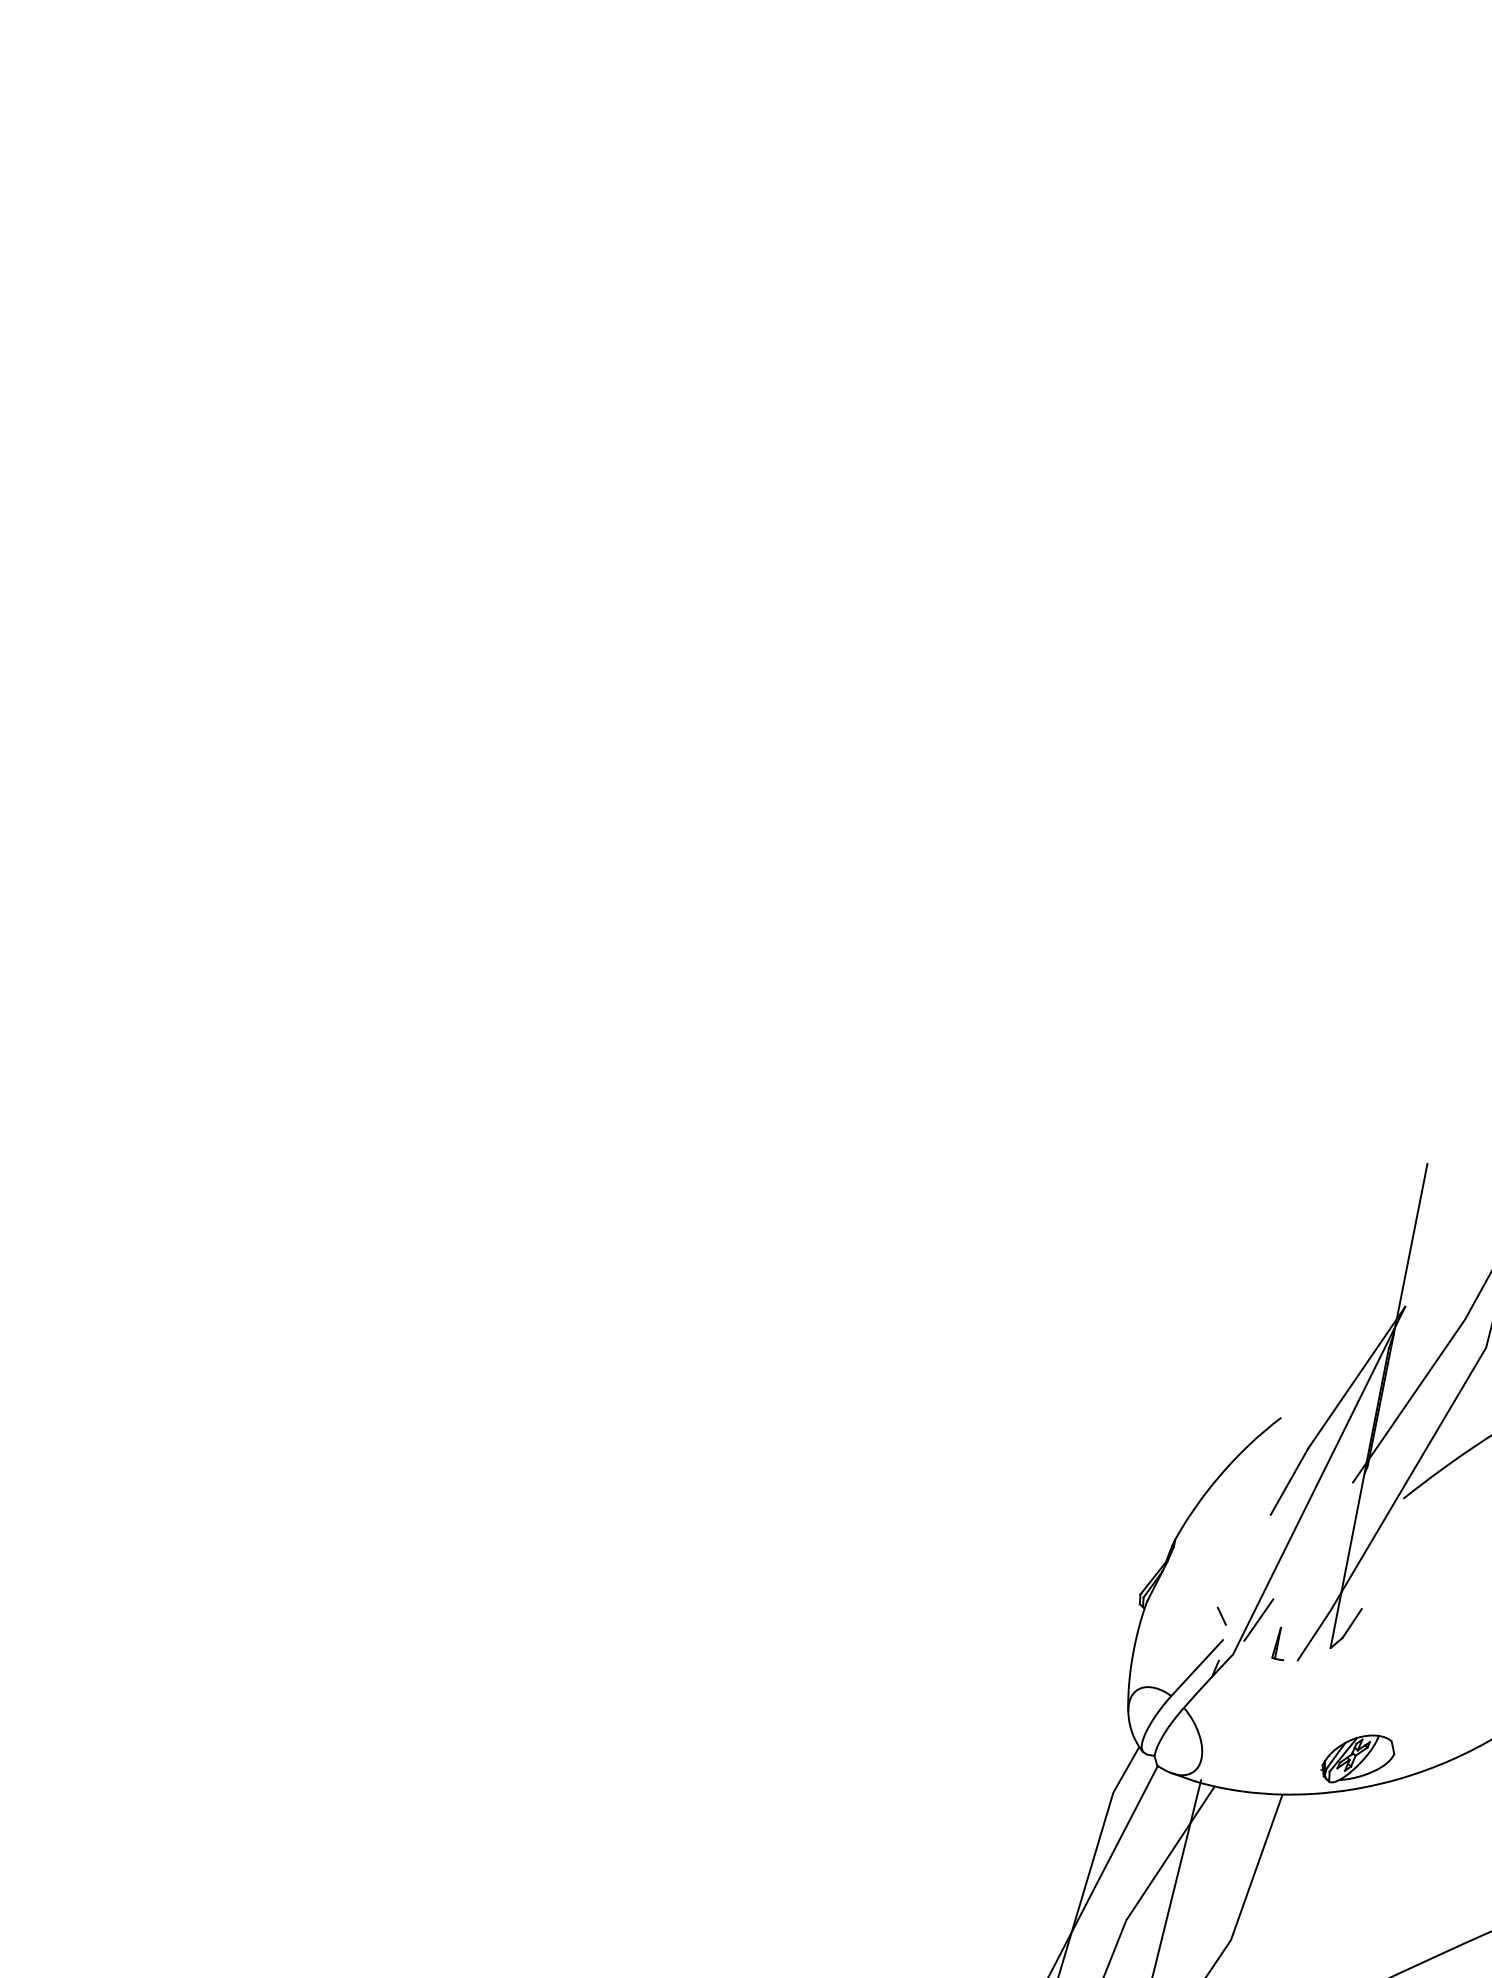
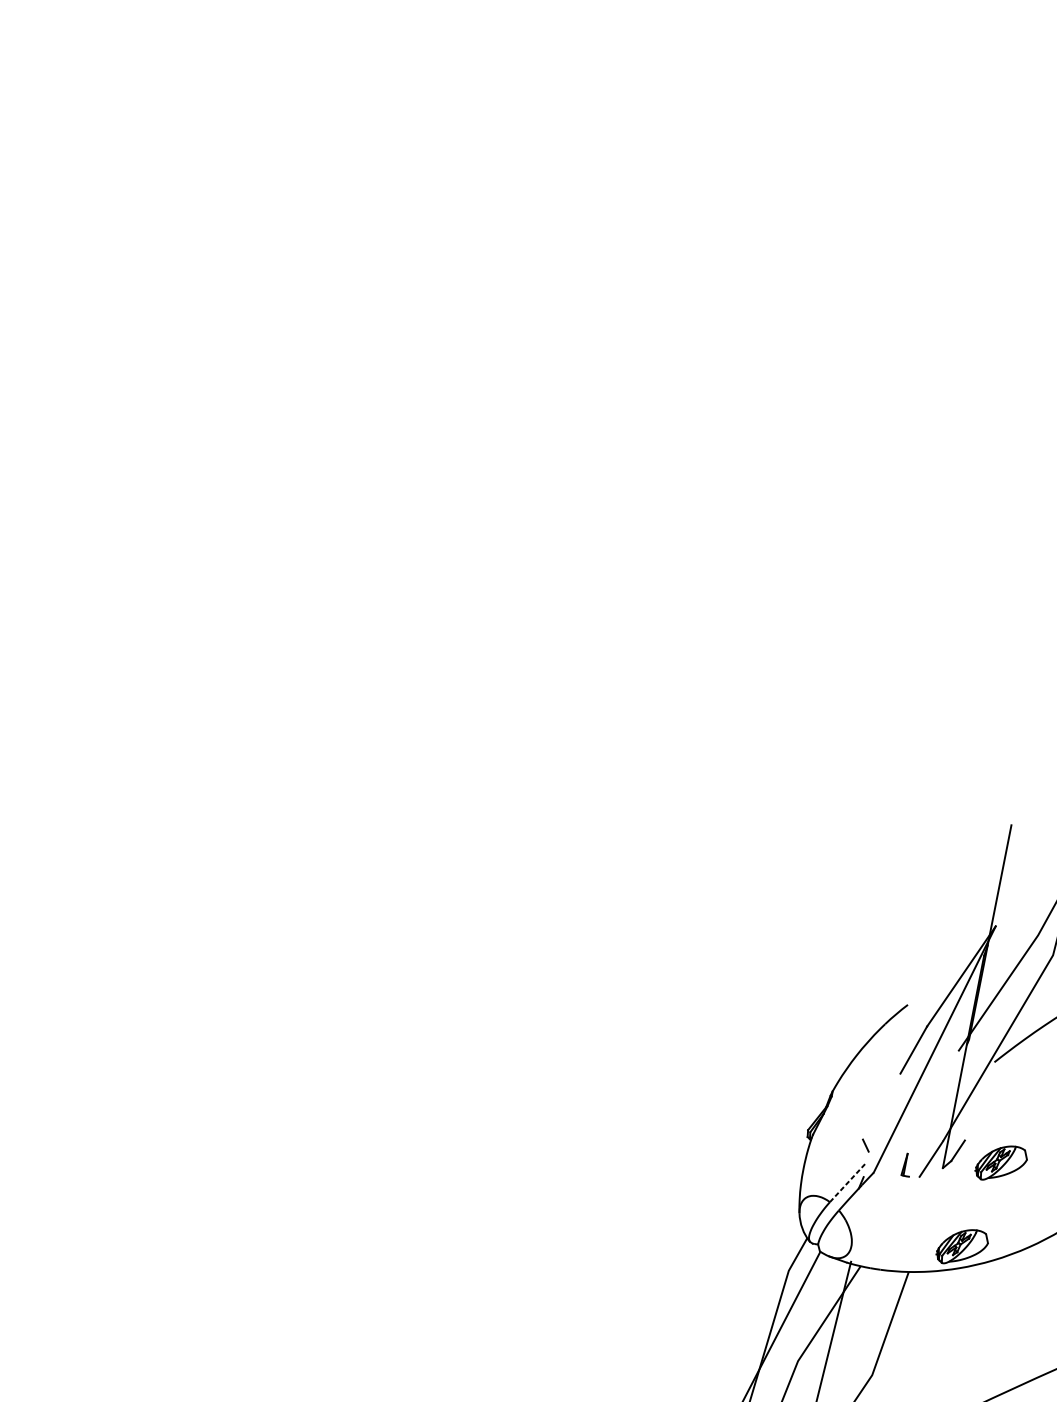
line: (1258, 1619) -> (891, 1147), removed
part: (1412, 1640) -> (1000, 1162), added
line: (1197, 1667) -> (848, 1181), solid -> dashed

